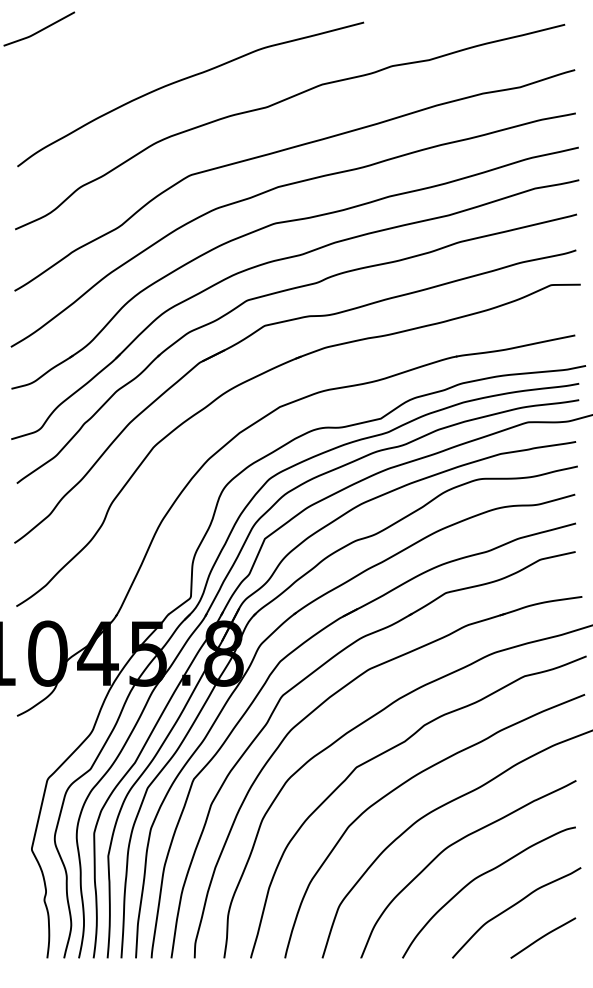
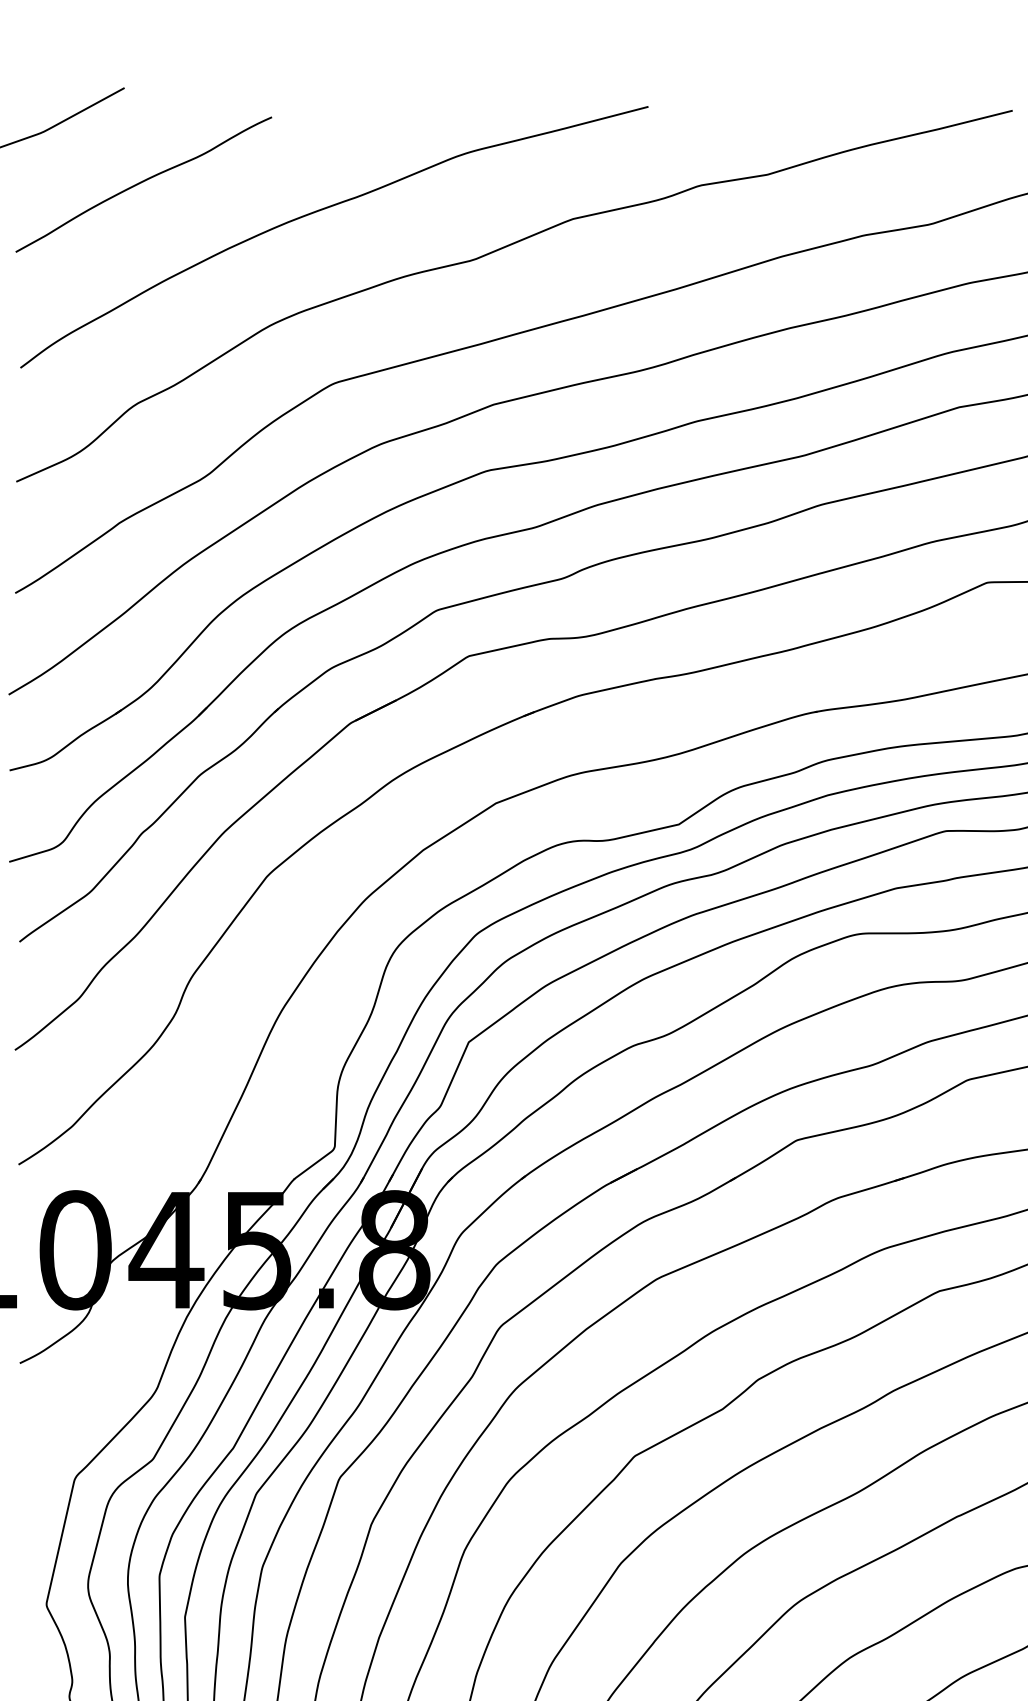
curve: (85, 64) -> (143, 182), added

